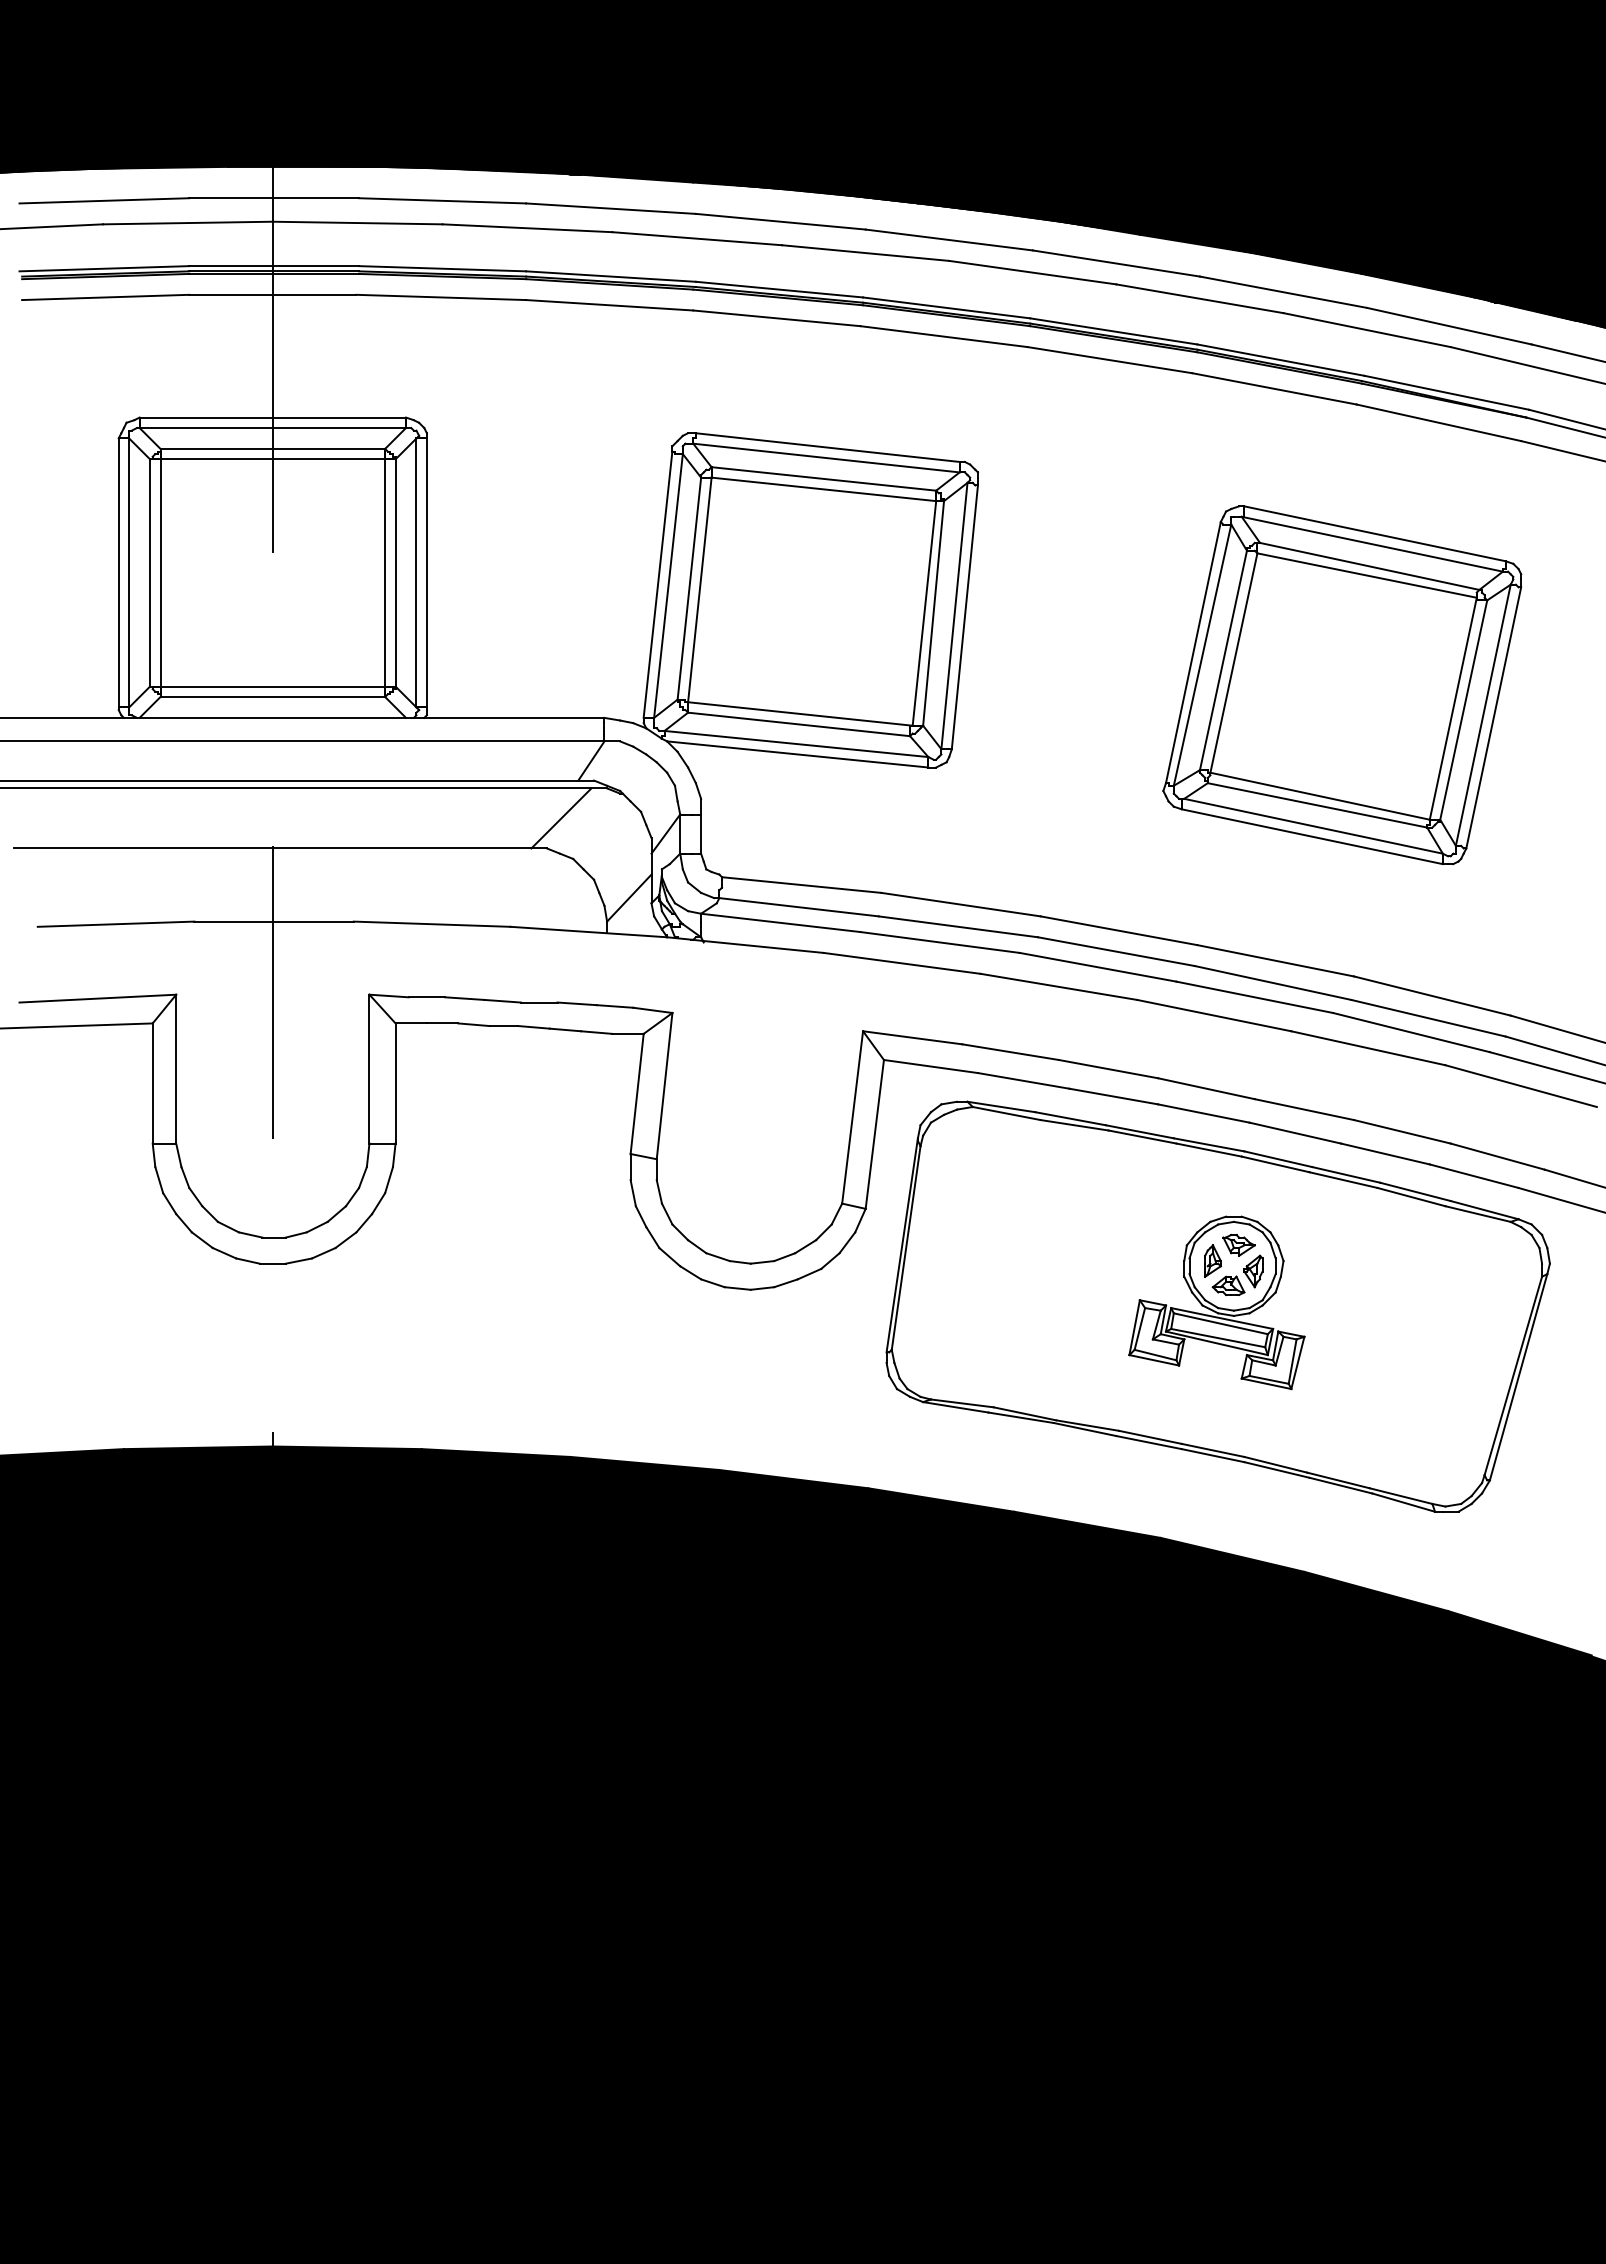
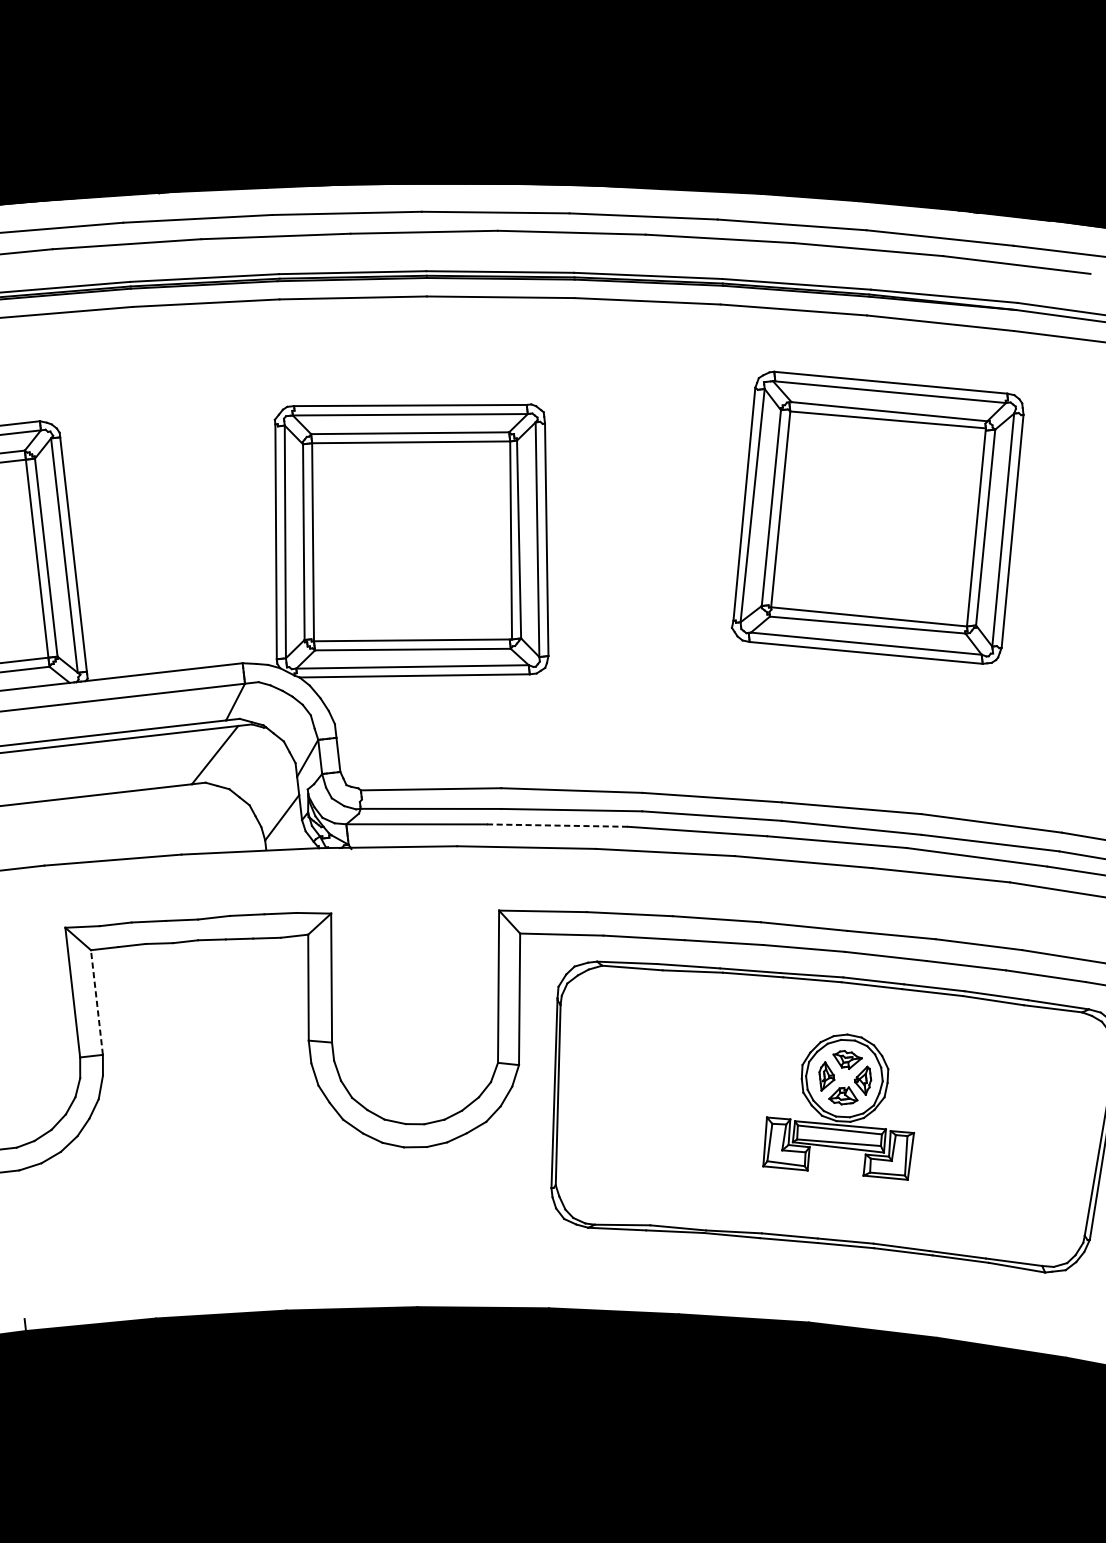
part: (1342, 685) -> (877, 518), moved
line: (940, 942) -> (557, 825), solid -> dashed
line: (395, 1083) -> (96, 1002), solid -> dashed

